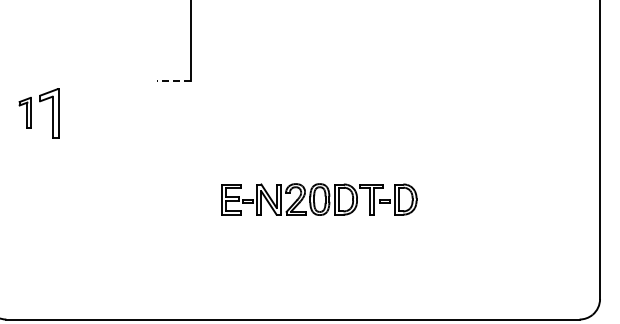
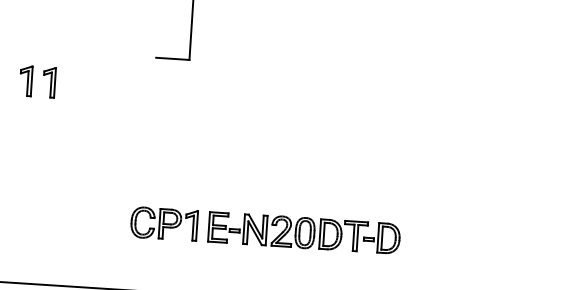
line: (173, 80) -> (172, 58), dashed -> solid
part: (48, 112) -> (48, 82), size x0.62
part: (319, 199) -> (304, 233), moved
part: (175, 249) -> (164, 223), added

